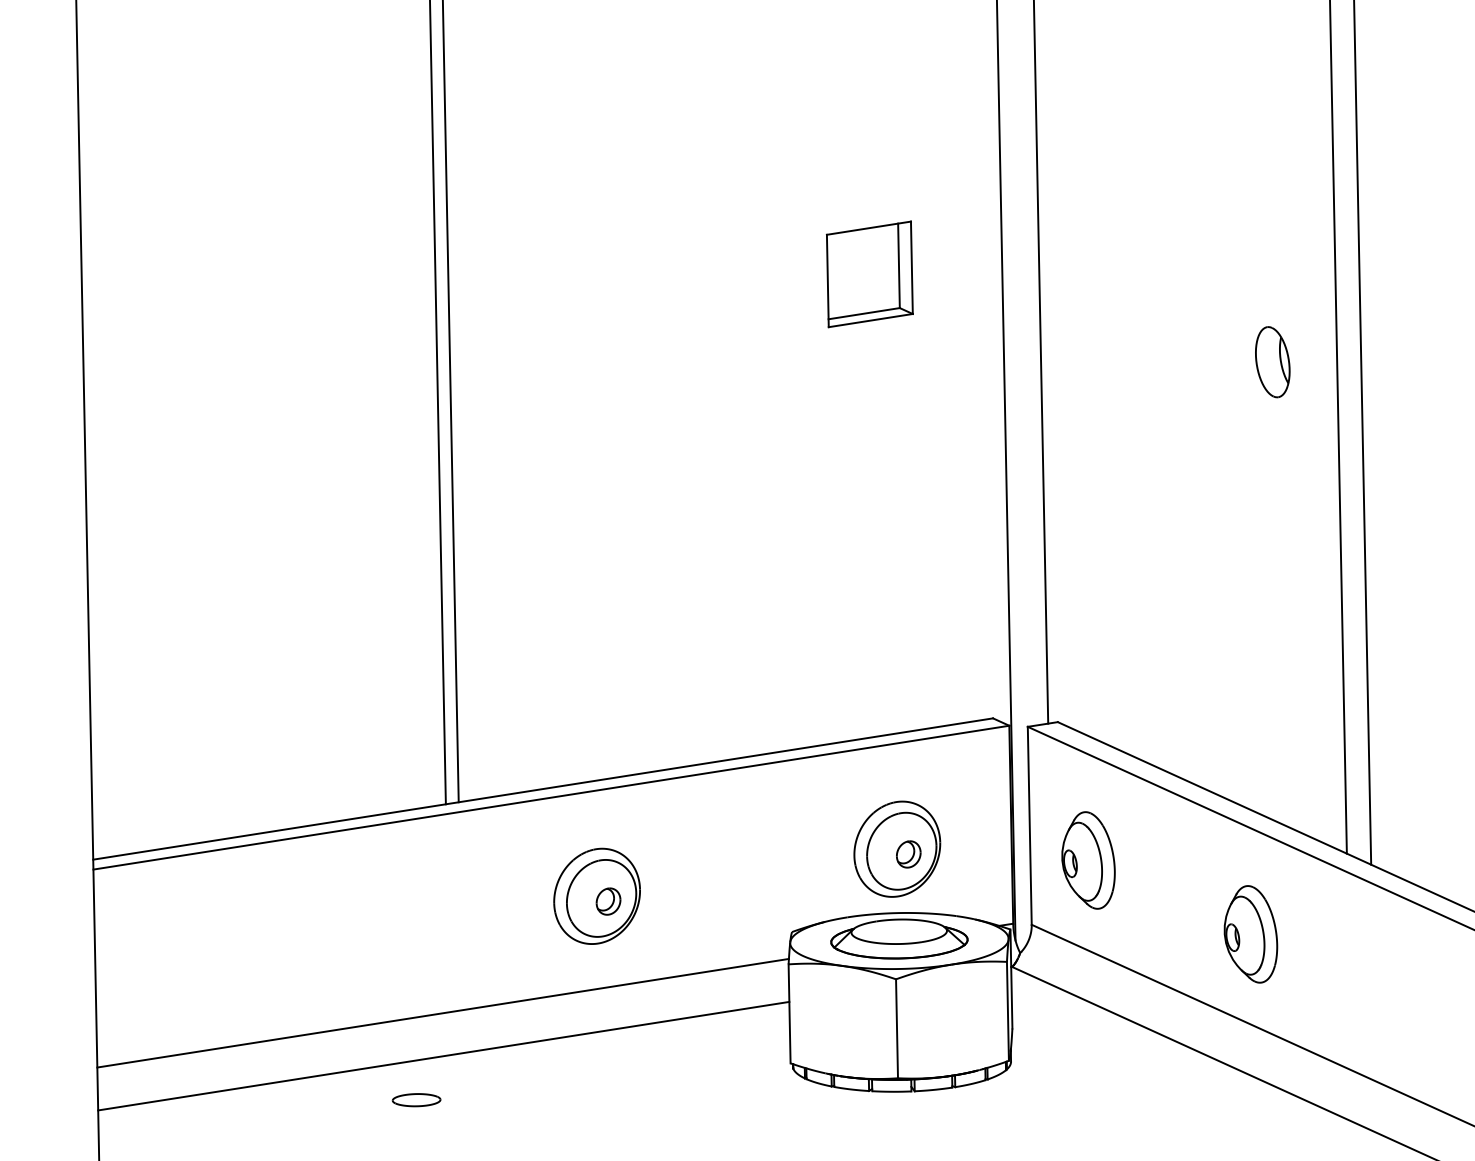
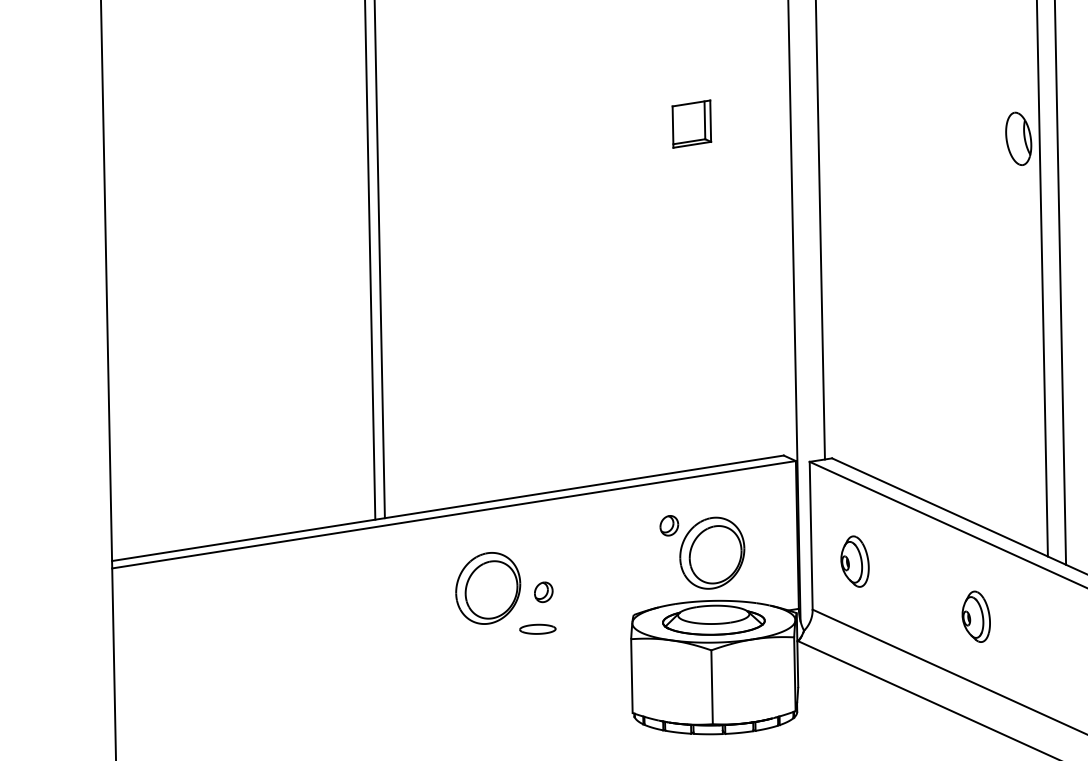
part: (869, 274) -> (691, 124), size x0.6
part: (1272, 362) -> (1018, 139), moved
part: (908, 854) -> (669, 525), moved
part: (1088, 860) -> (855, 561), size x0.7
part: (608, 901) -> (543, 592), moved
part: (1250, 934) -> (975, 616), size x0.7
line: (442, 1012) -> (372, 675), removed
line: (443, 1055) -> (373, 707), removed
part: (416, 1100) -> (537, 629), moved

